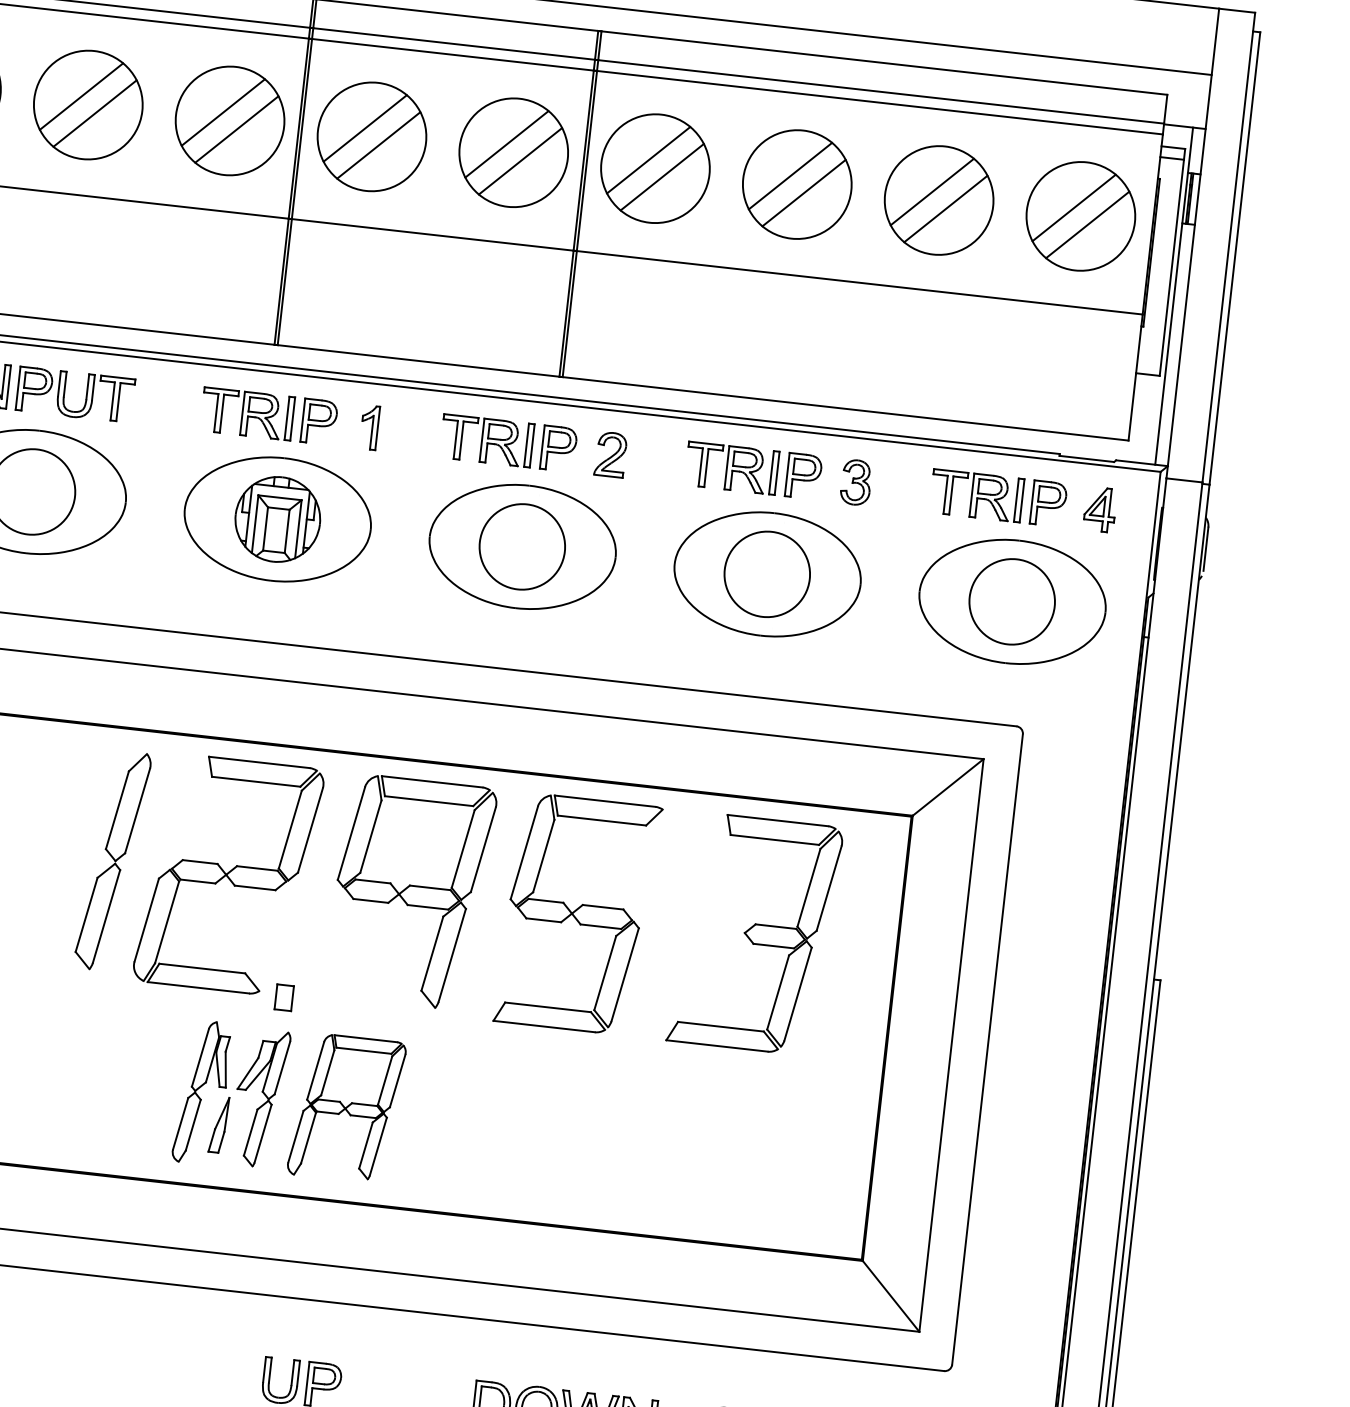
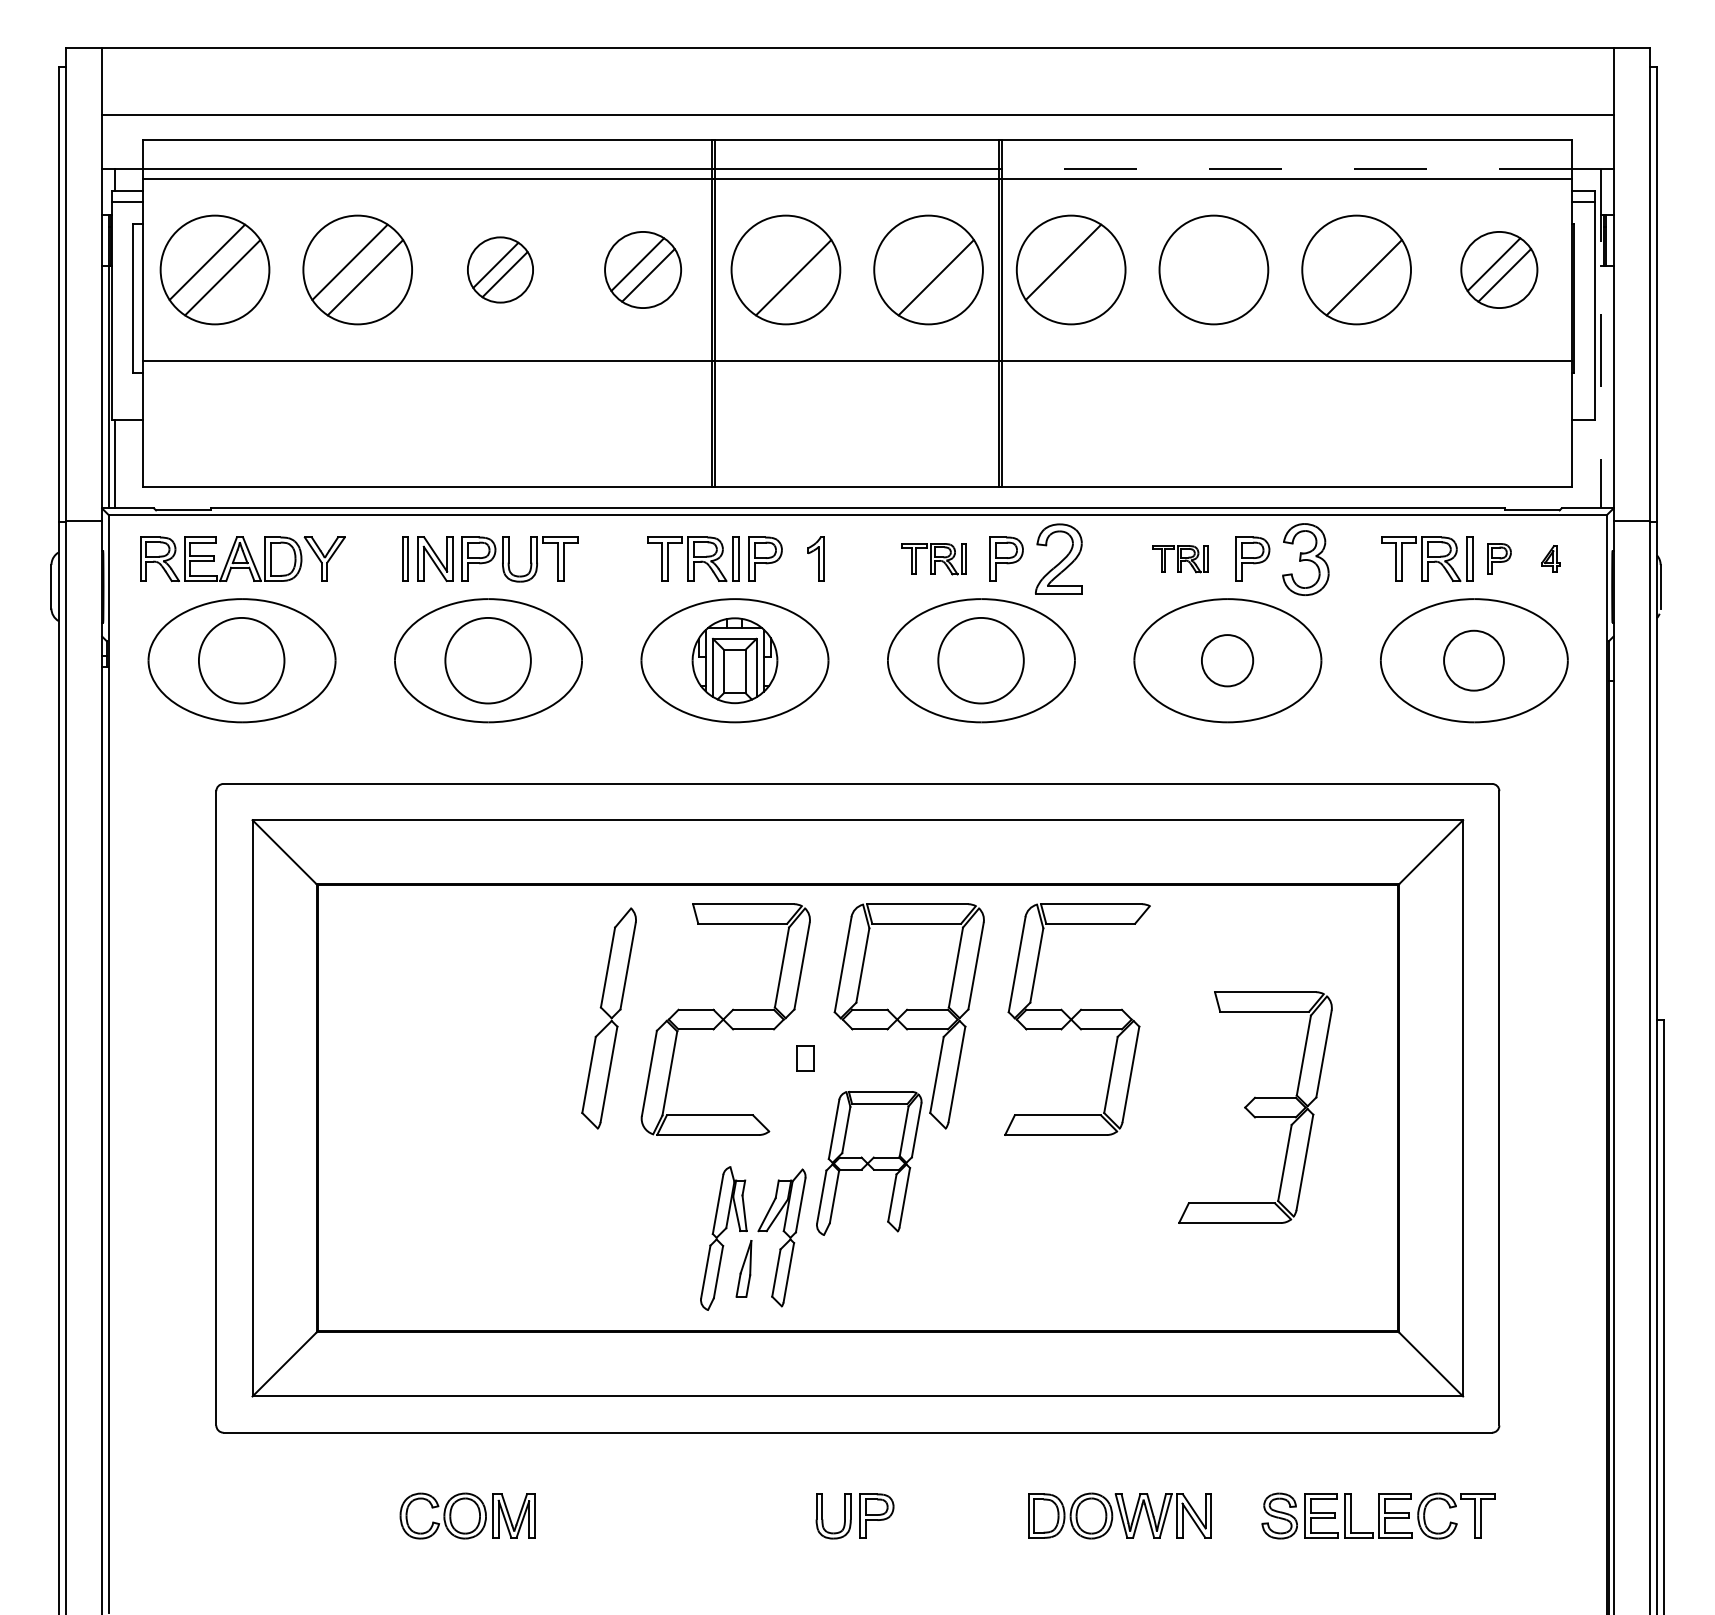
line: (878, 91) -> (1284, 168), solid -> dashed
part: (88, 104) -> (500, 269), size x0.6
part: (229, 120) -> (642, 269), size x0.7
line: (364, 128) -> (777, 262), removed
line: (506, 144) -> (920, 262), removed
line: (661, 176) -> (1078, 277), removed
line: (789, 176) -> (1205, 262), removed
line: (804, 192) -> (1221, 277), removed
line: (931, 192) -> (1348, 262), removed
part: (1081, 215) -> (1499, 269), size x0.7
line: (1173, 295) -> (1600, 338), solid -> dashed
part: (487, 440) -> (934, 558), size x0.7
part: (610, 453) -> (1058, 558), size x1.6
part: (731, 467) -> (1180, 558), size x0.6
part: (856, 482) -> (1305, 559), size x1.6
part: (1048, 503) -> (1499, 558), size x0.7
part: (1099, 508) -> (1550, 558), size x0.6
circle: (767, 574) -> (1227, 660), size x0.6
circle: (1011, 601) -> (1473, 660), size x0.7
part: (755, 934) -> (1255, 1107), moved
part: (284, 997) -> (805, 1058), moved
part: (347, 1107) -> (869, 1162), moved

